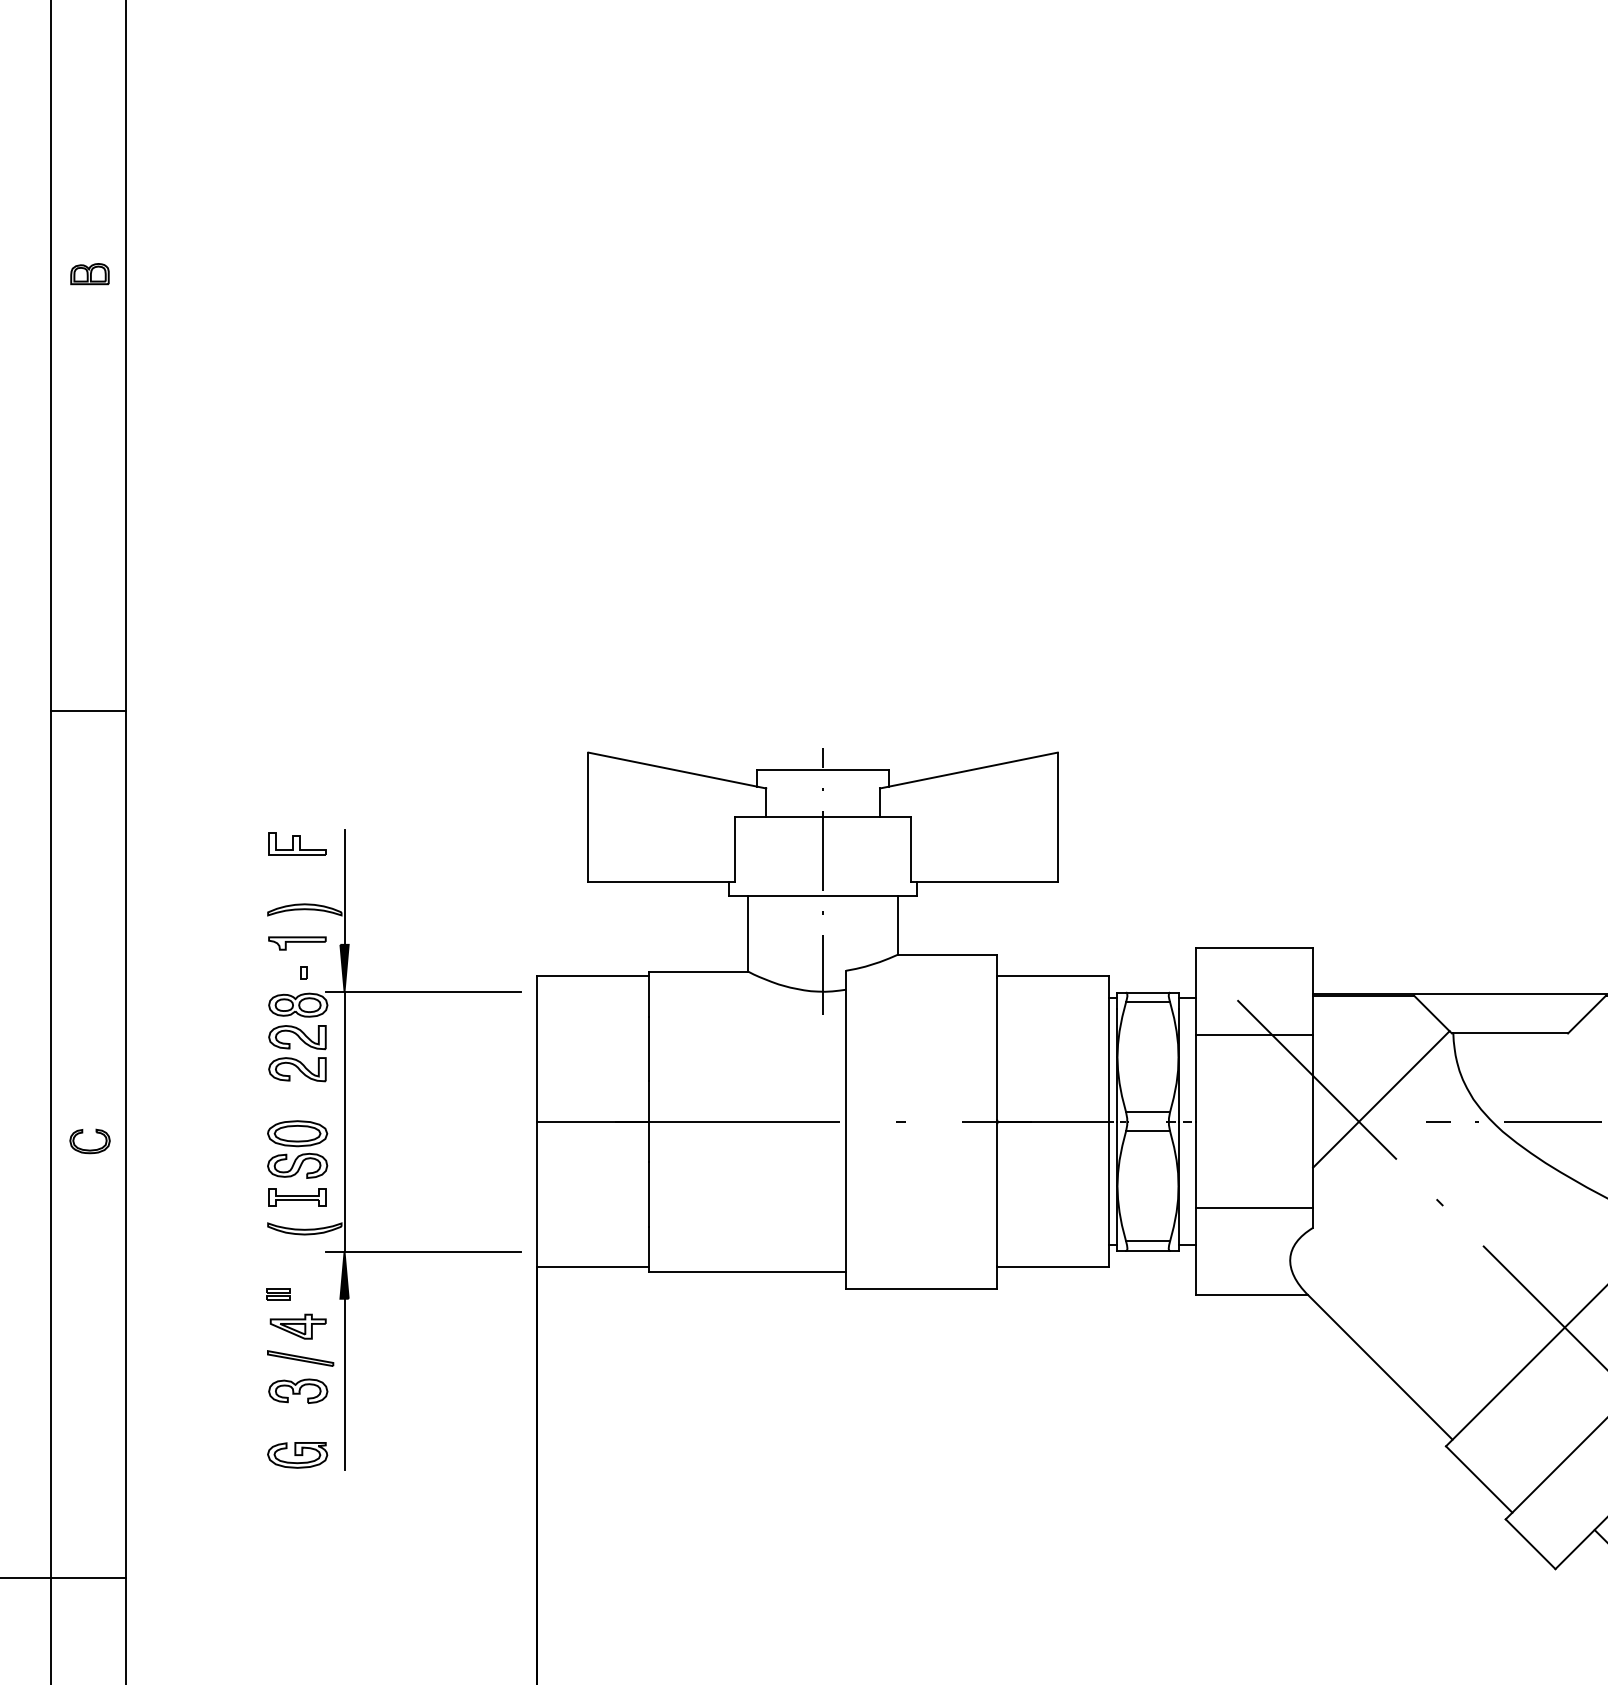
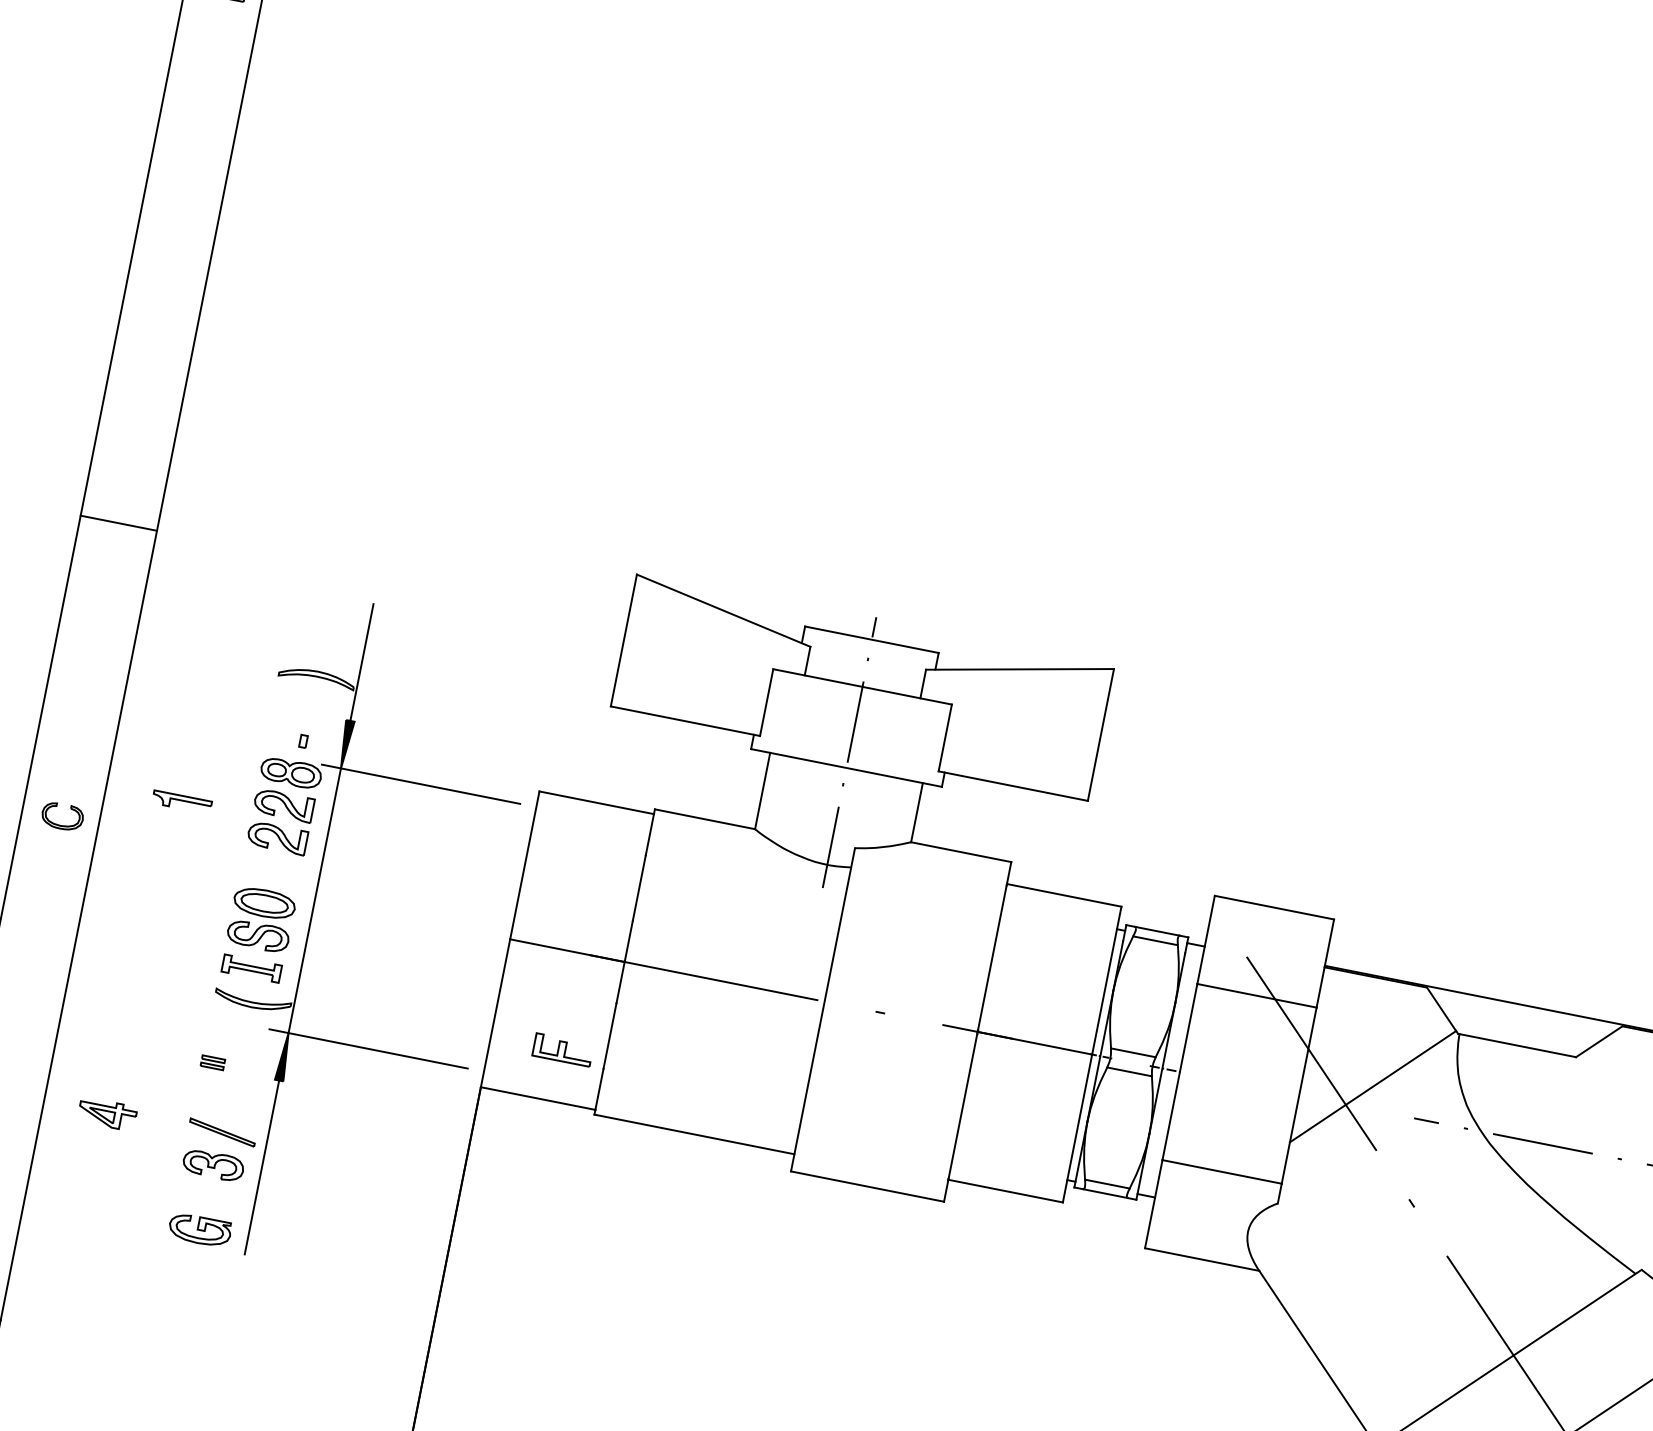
line: (87, 711) -> (117, 523), moved
part: (297, 843) -> (562, 1049), moved
part: (297, 943) -> (182, 802), moved
part: (89, 1149) -> (60, 824), moved
part: (297, 1326) -> (106, 1113), moved

